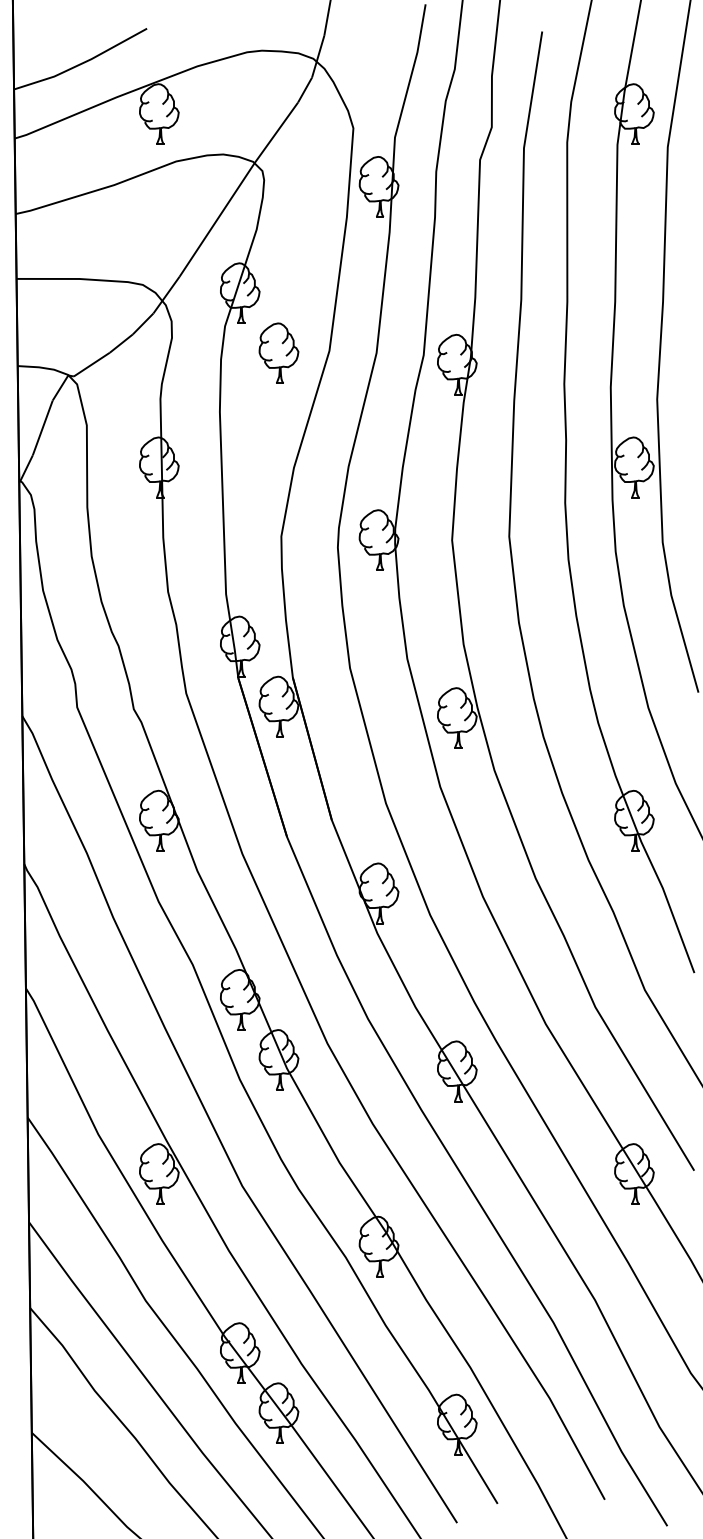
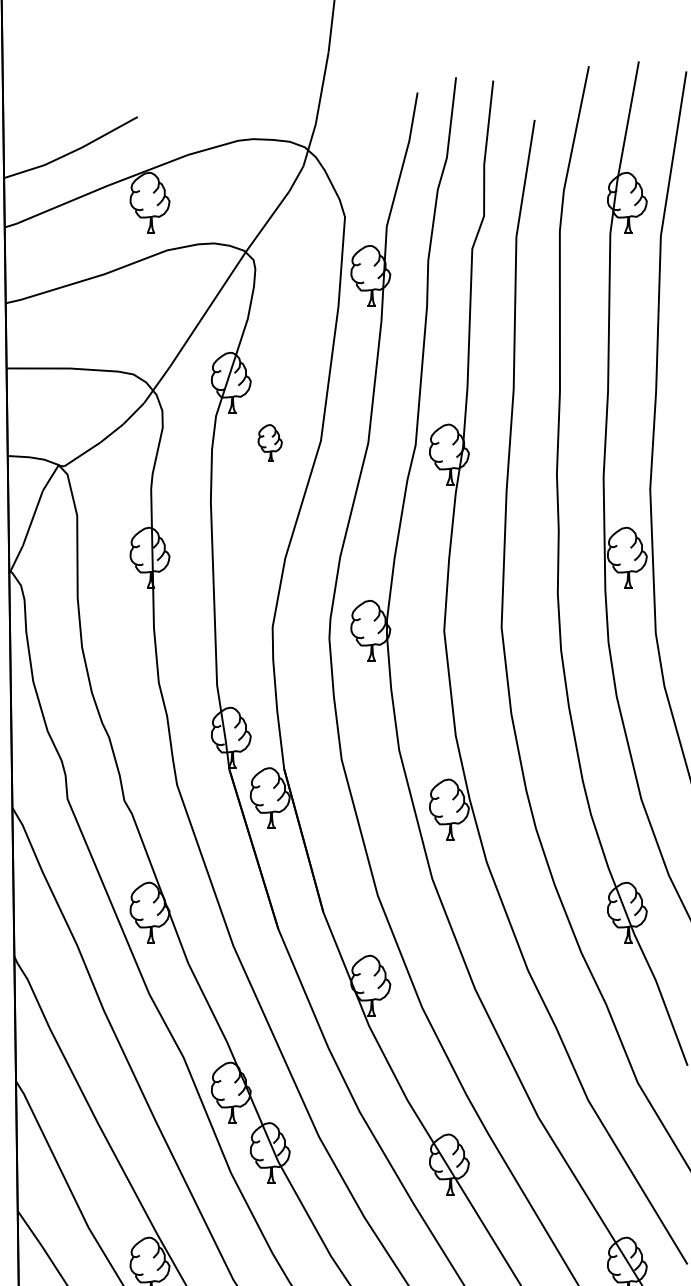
part: (278, 352) -> (269, 442), size x0.6

